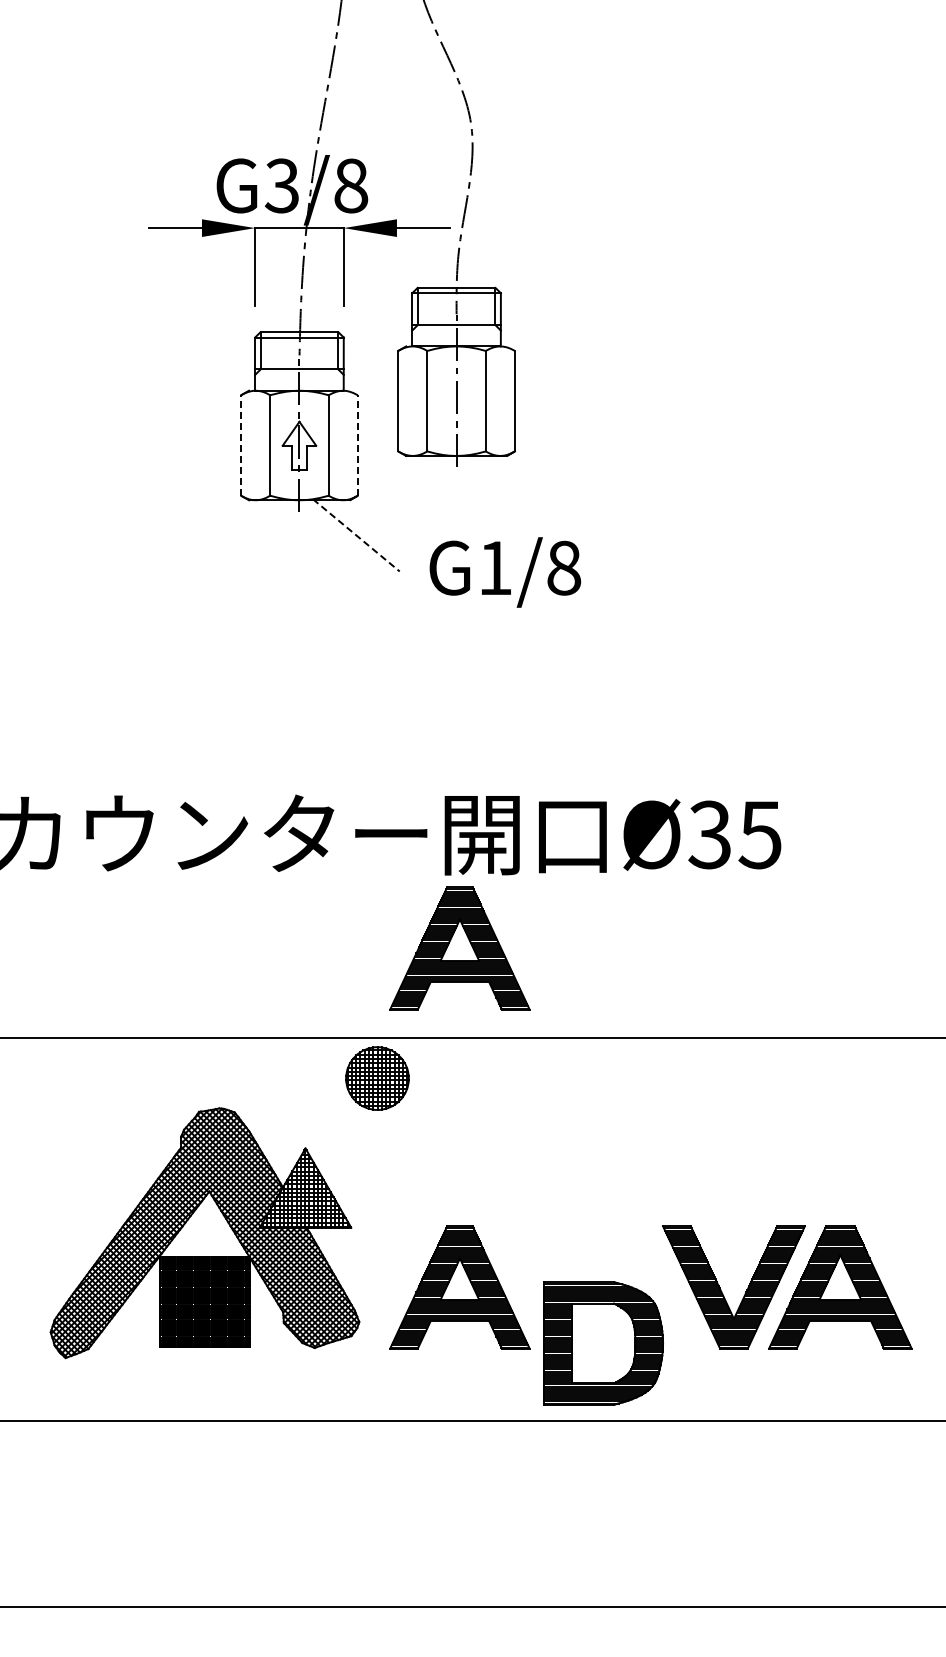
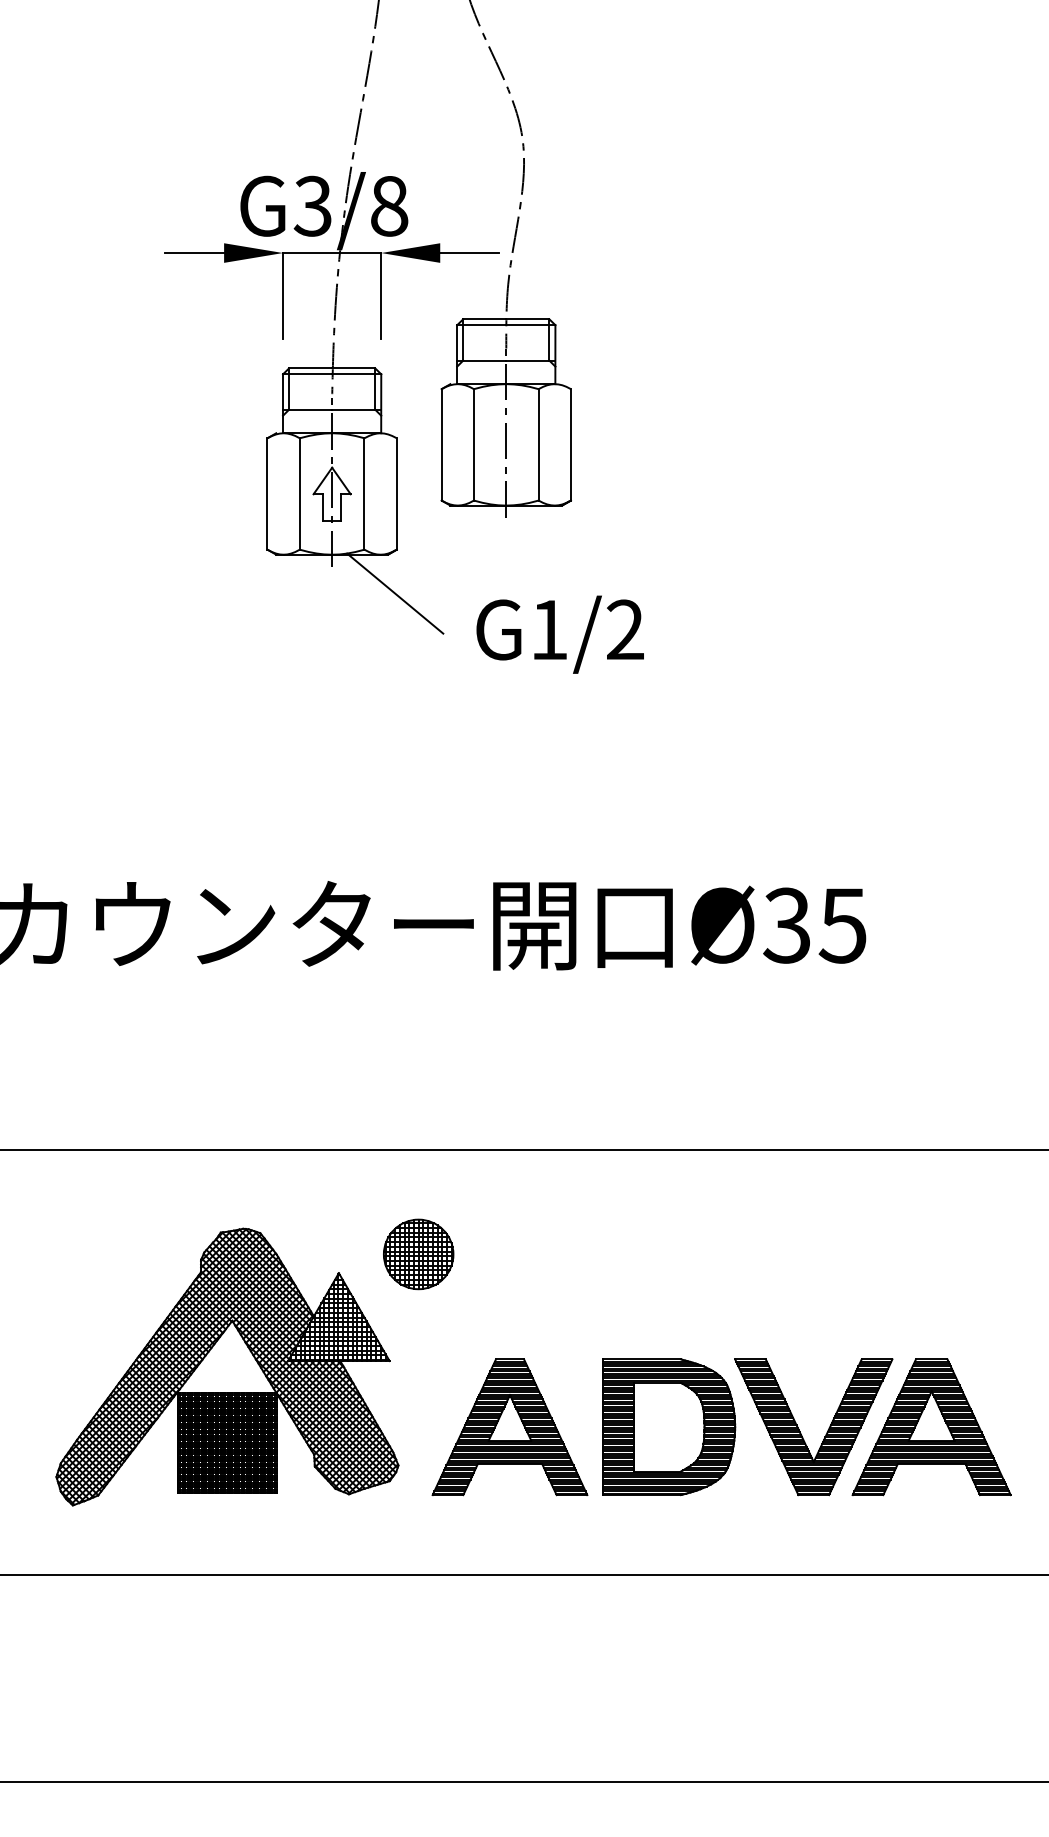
line: (241, 445) -> (267, 493), dashed -> solid
line: (357, 445) -> (396, 493), dashed -> solid
line: (356, 535) -> (395, 593), dashed -> solid
text: (564, 567) -> (625, 629), G1/8 -> G1/2
part: (459, 948) -> (509, 1051), removed
part: (377, 1078) -> (418, 1254), moved
part: (603, 1343) -> (669, 1427), moved

